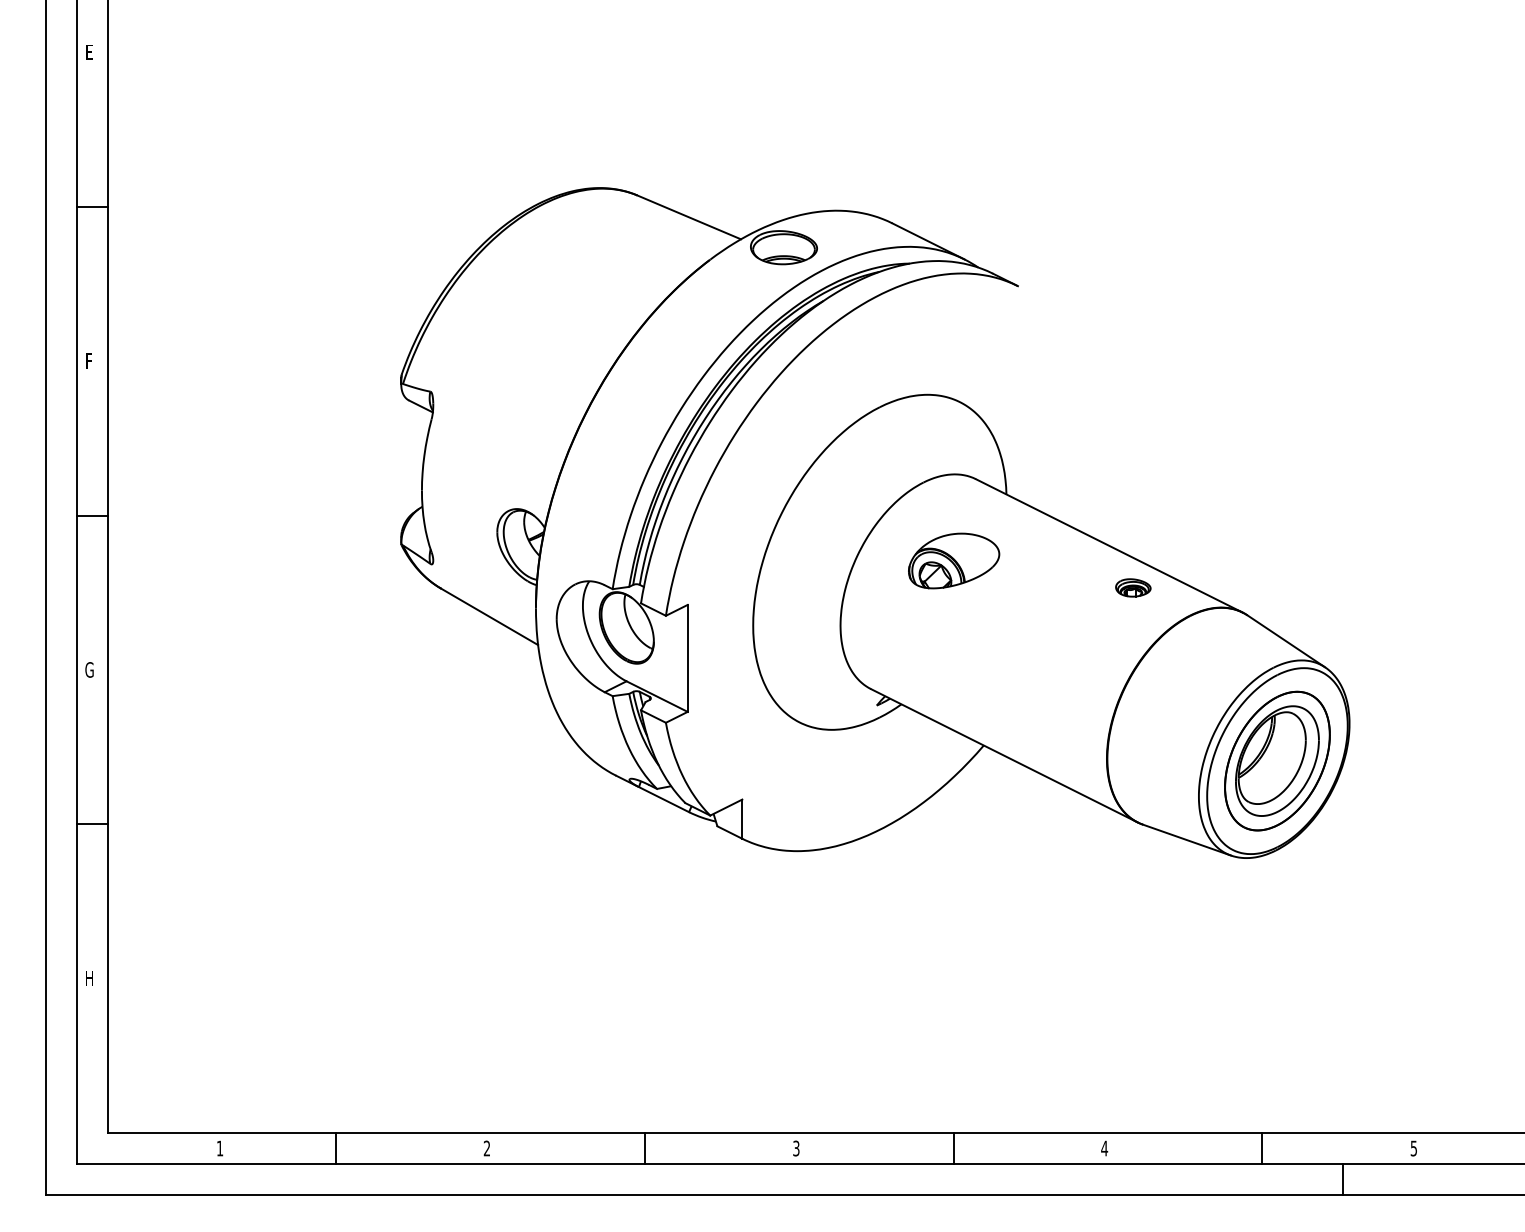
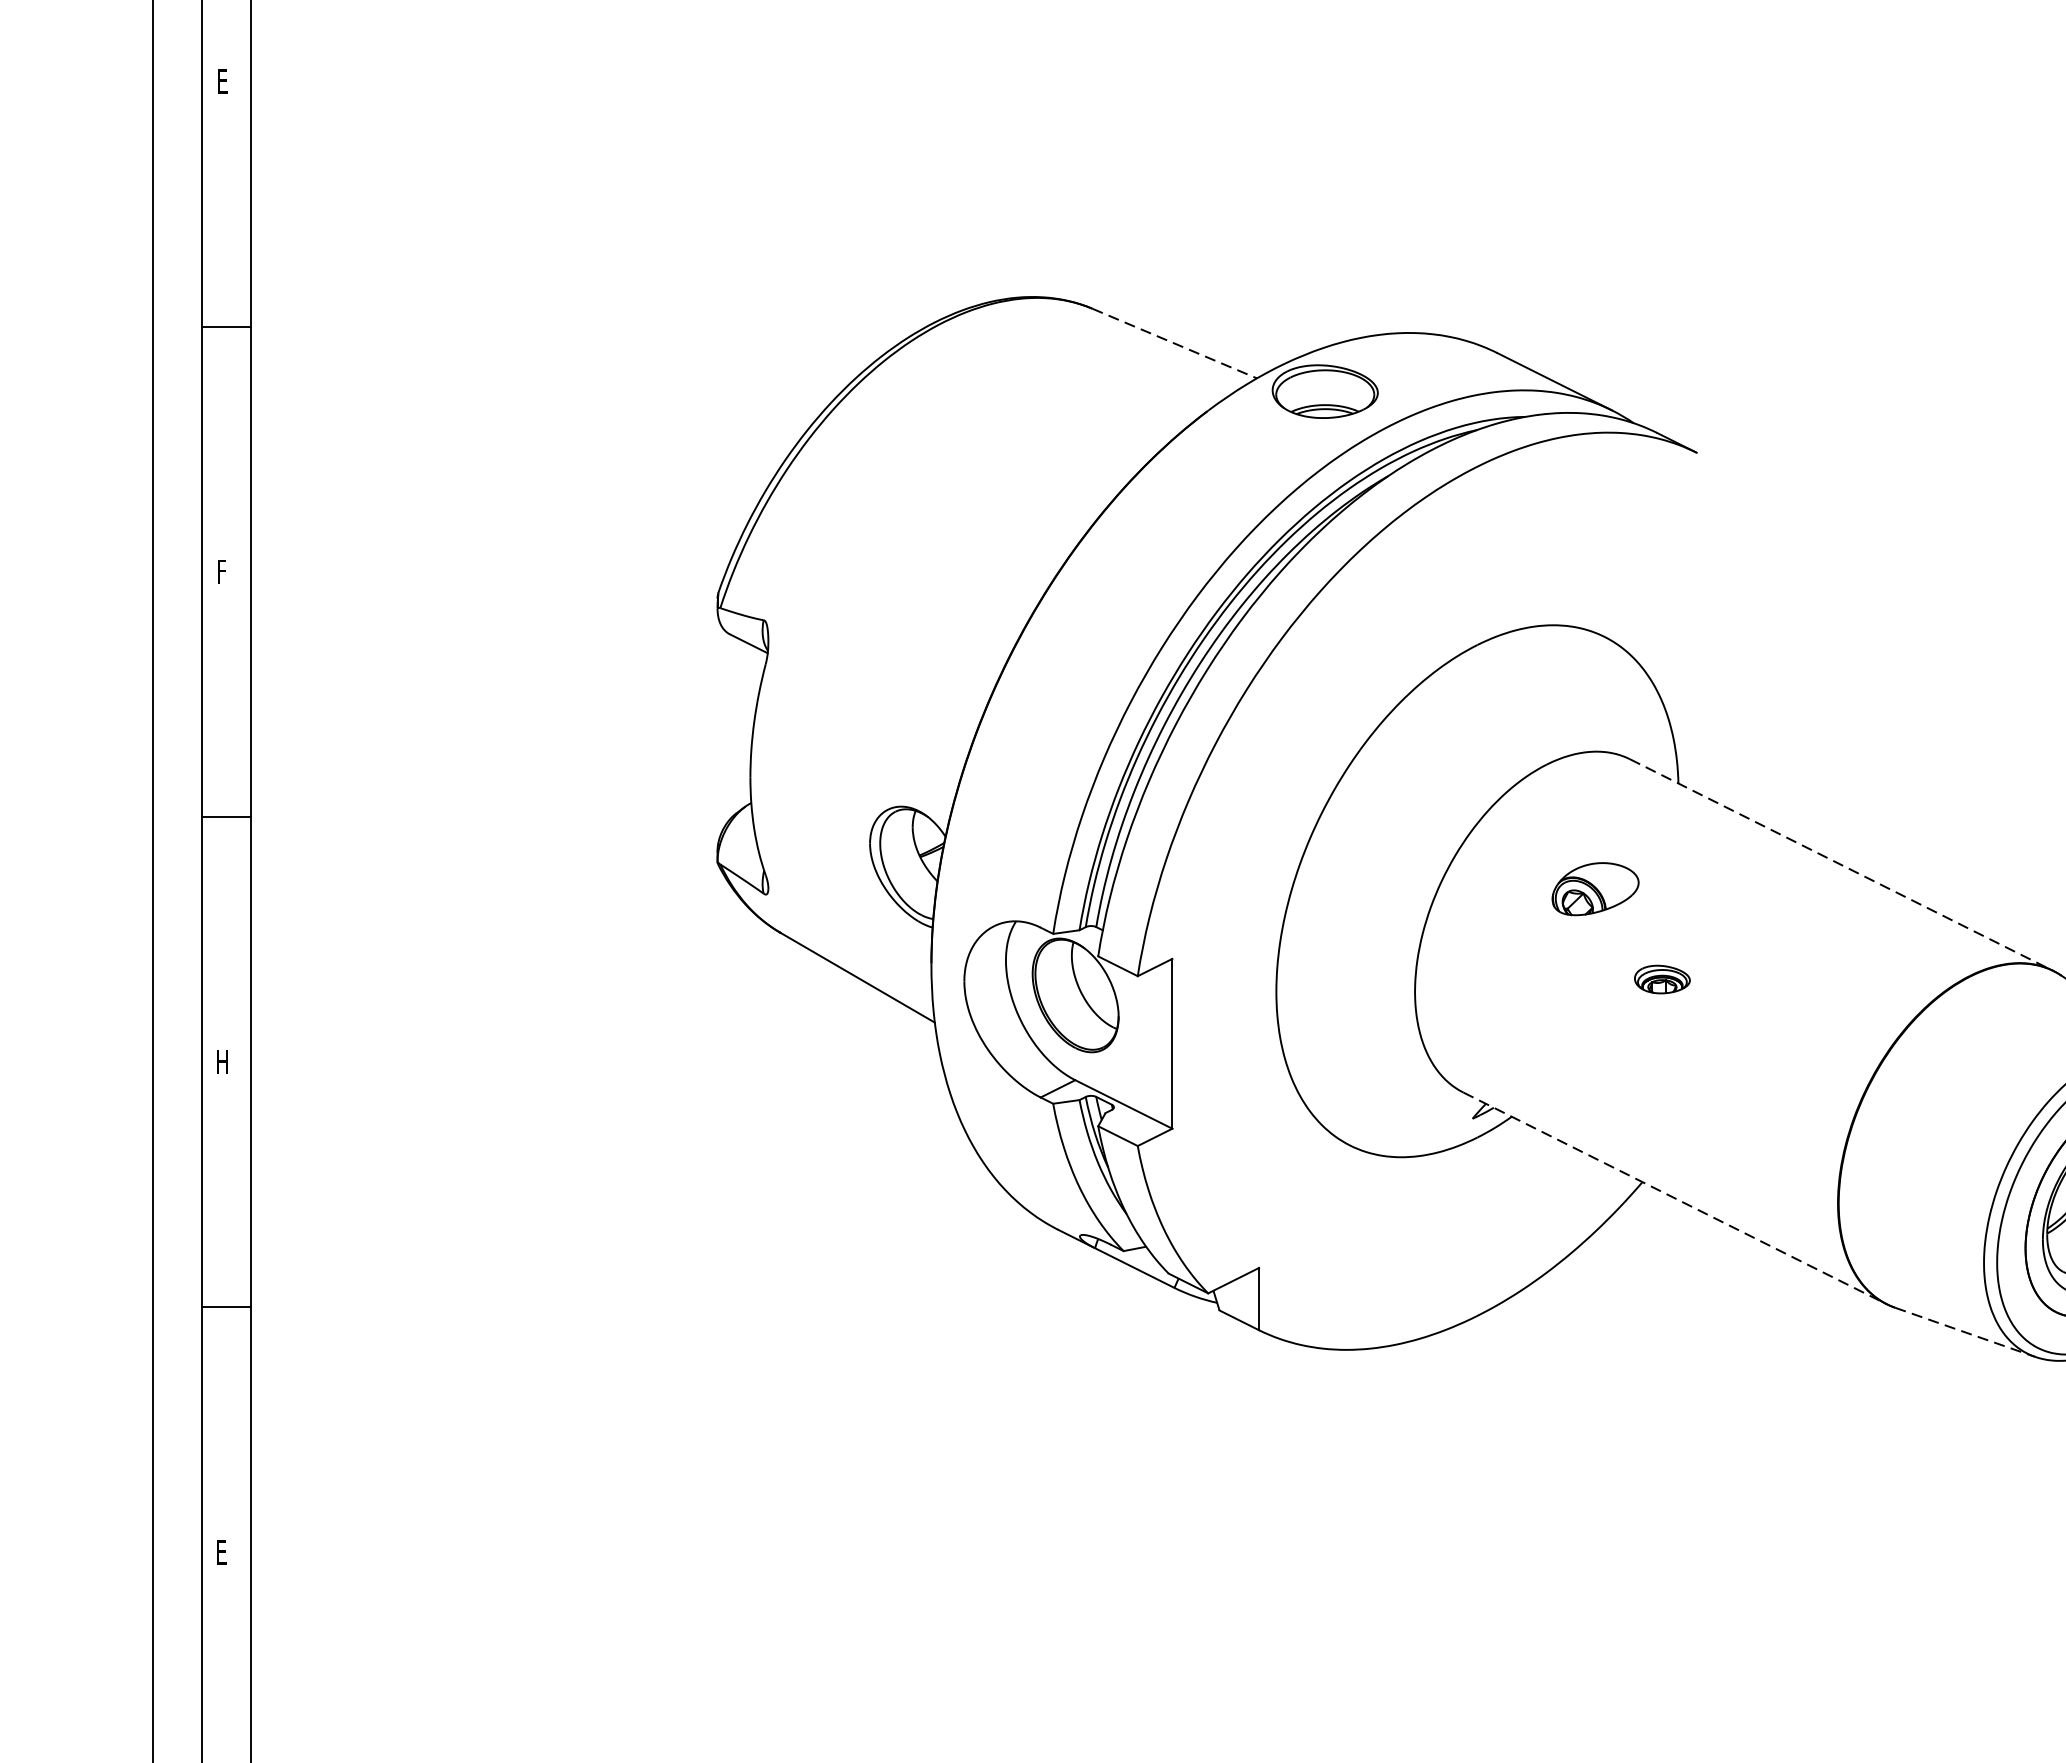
line: (689, 217) -> (1175, 343), solid -> dashed
line: (1109, 545) -> (1842, 864), solid -> dashed
part: (954, 560) -> (1595, 888), size x0.6
part: (1133, 587) -> (1662, 978), moved
text: (89, 669) -> (222, 1061), G -> H
line: (1004, 755) -> (1675, 1197), solid -> dashed
line: (1186, 840) -> (1964, 1332), solid -> dashed
text: (89, 978) -> (222, 1552), H -> E

